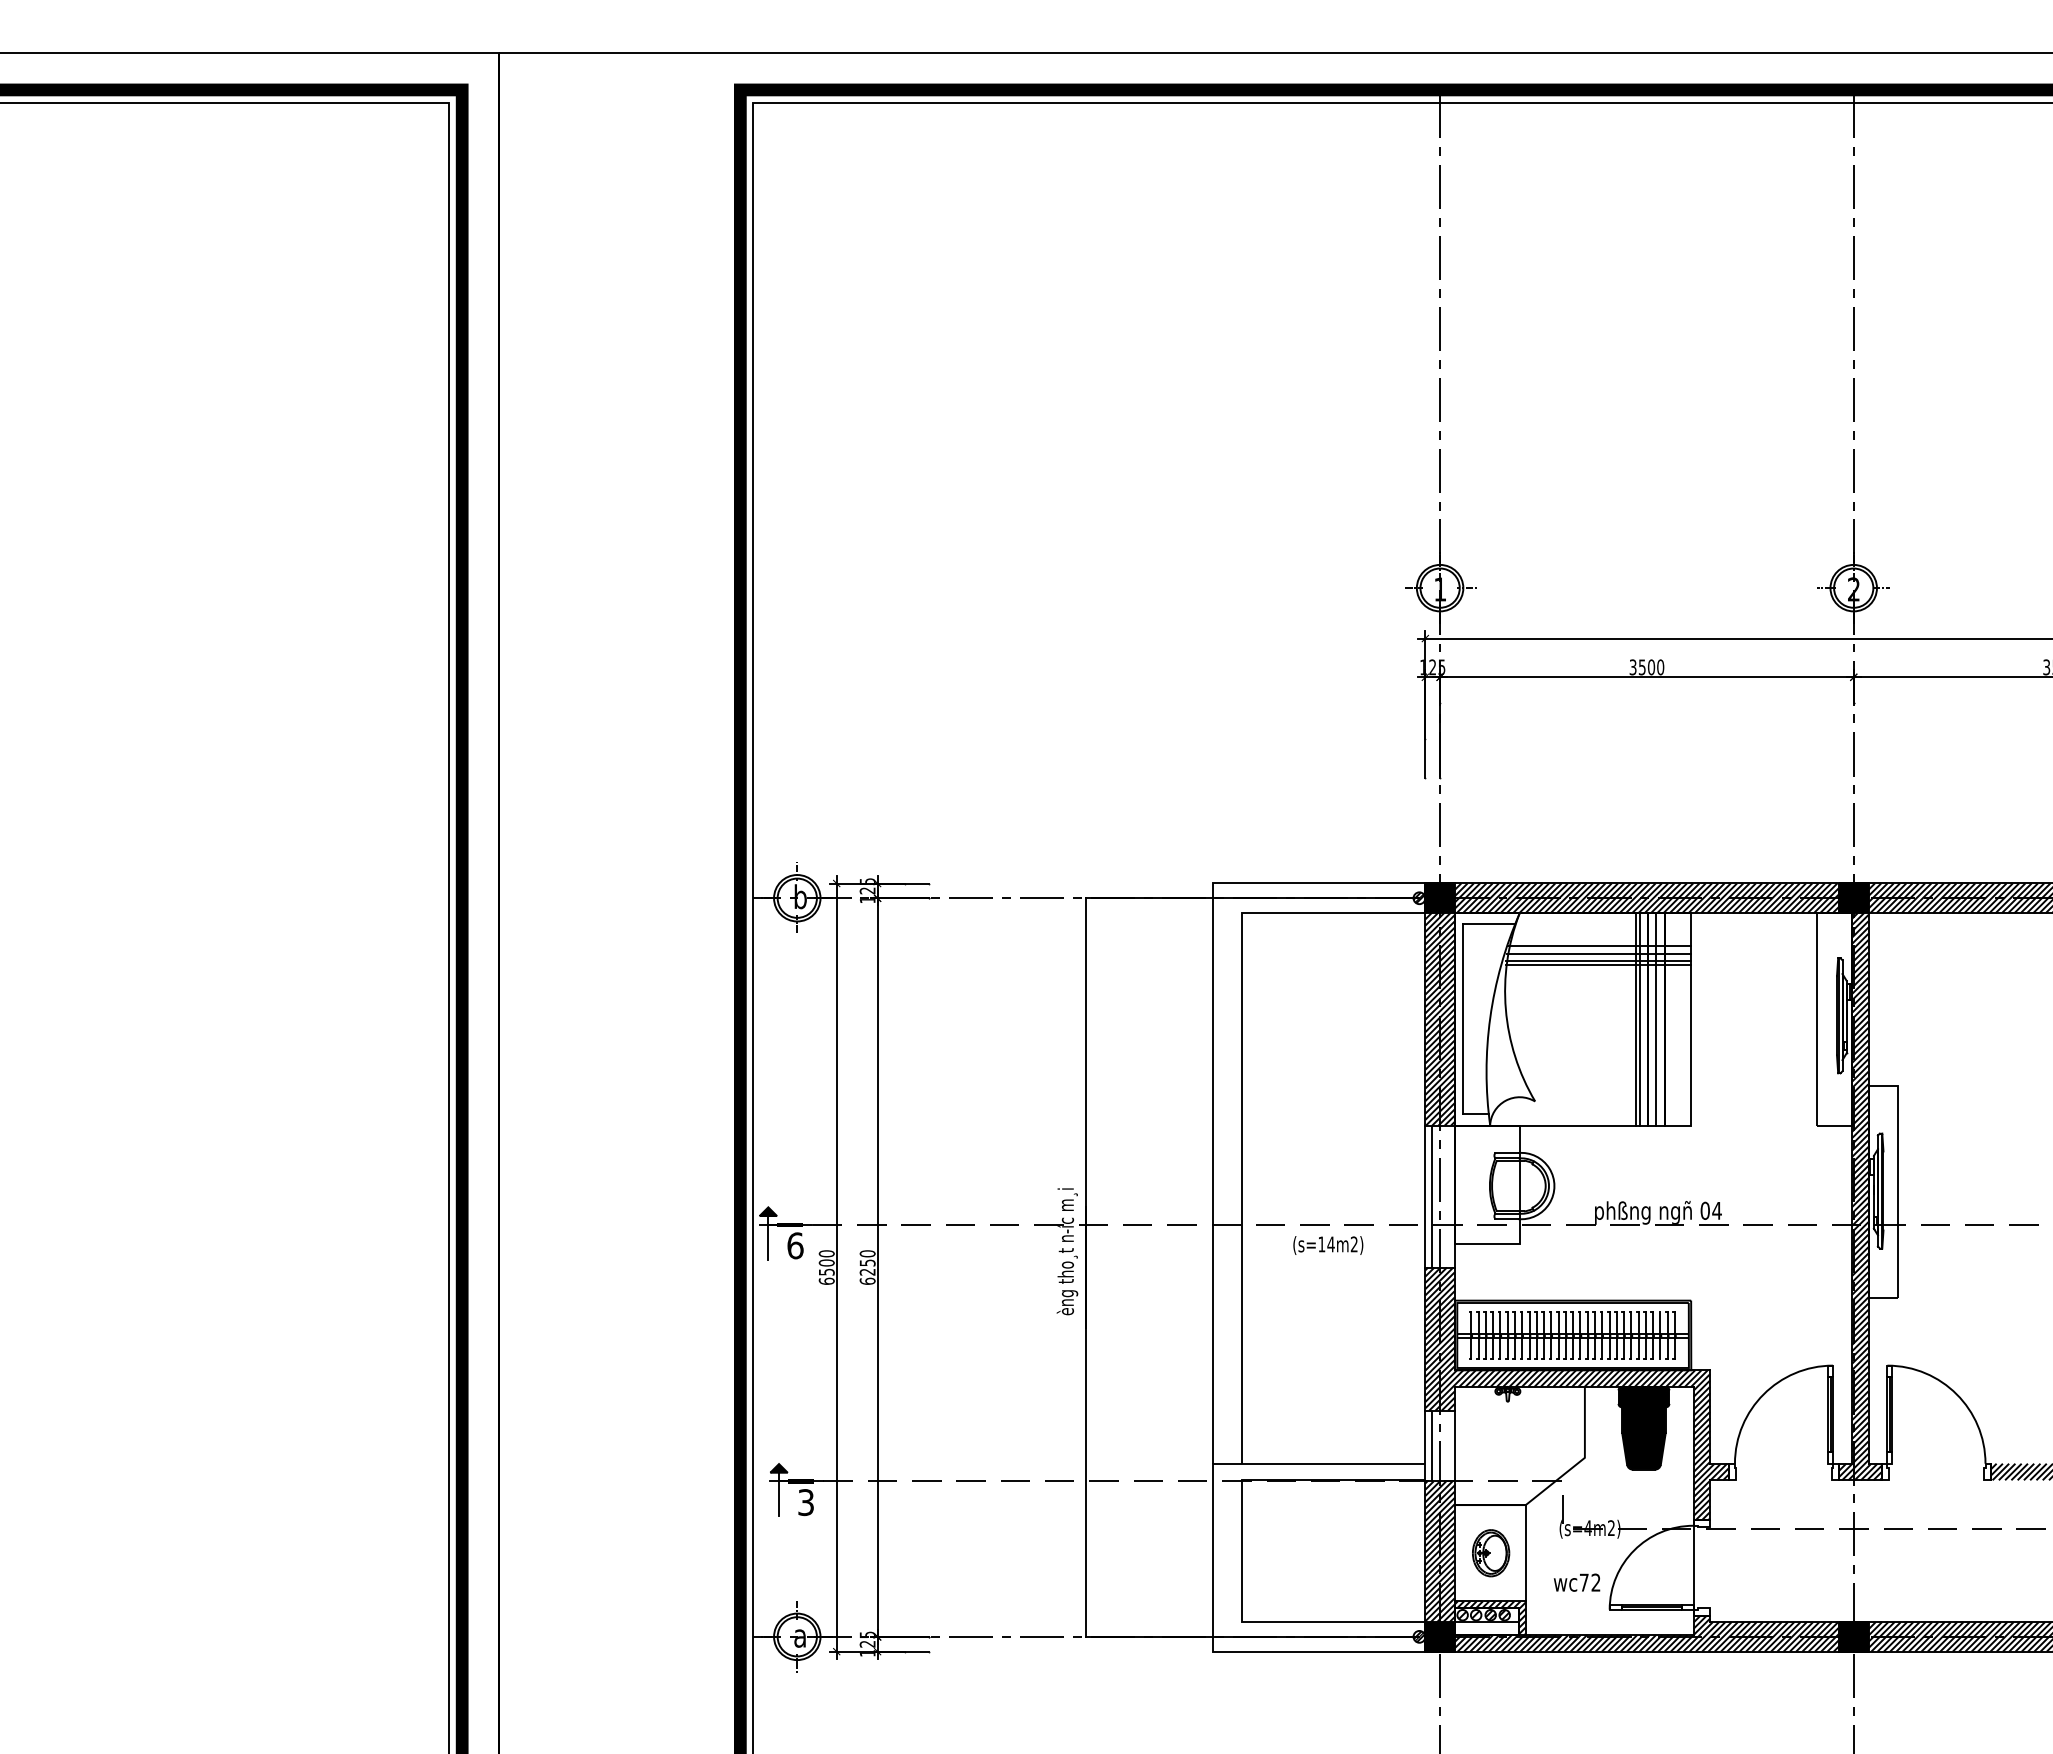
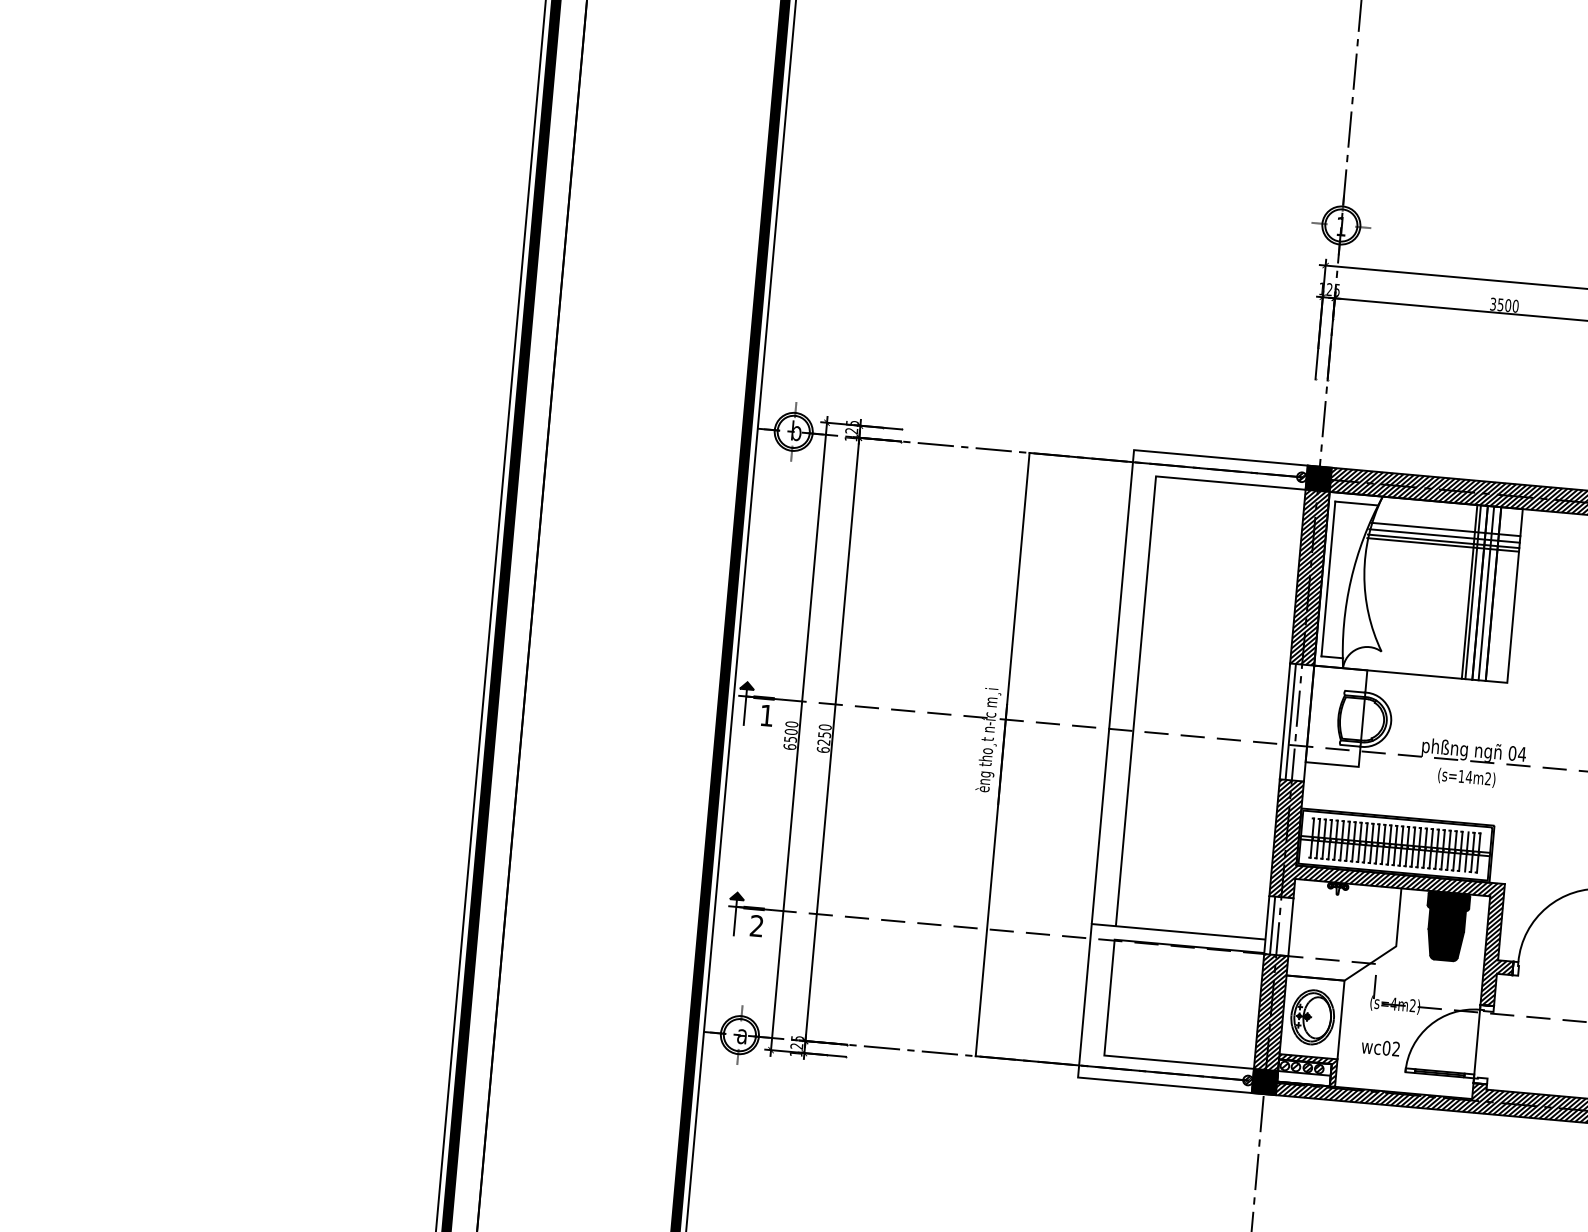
text: (795, 1245) -> (766, 715), 6 -> 1
text: (1328, 1245) -> (1466, 777), moved
text: (805, 1502) -> (756, 926), 3 -> 2
part: (1490, 1553) -> (1312, 1017), size x1.43
text: (1583, 1582) -> (1386, 1048), wc72 -> wc02

